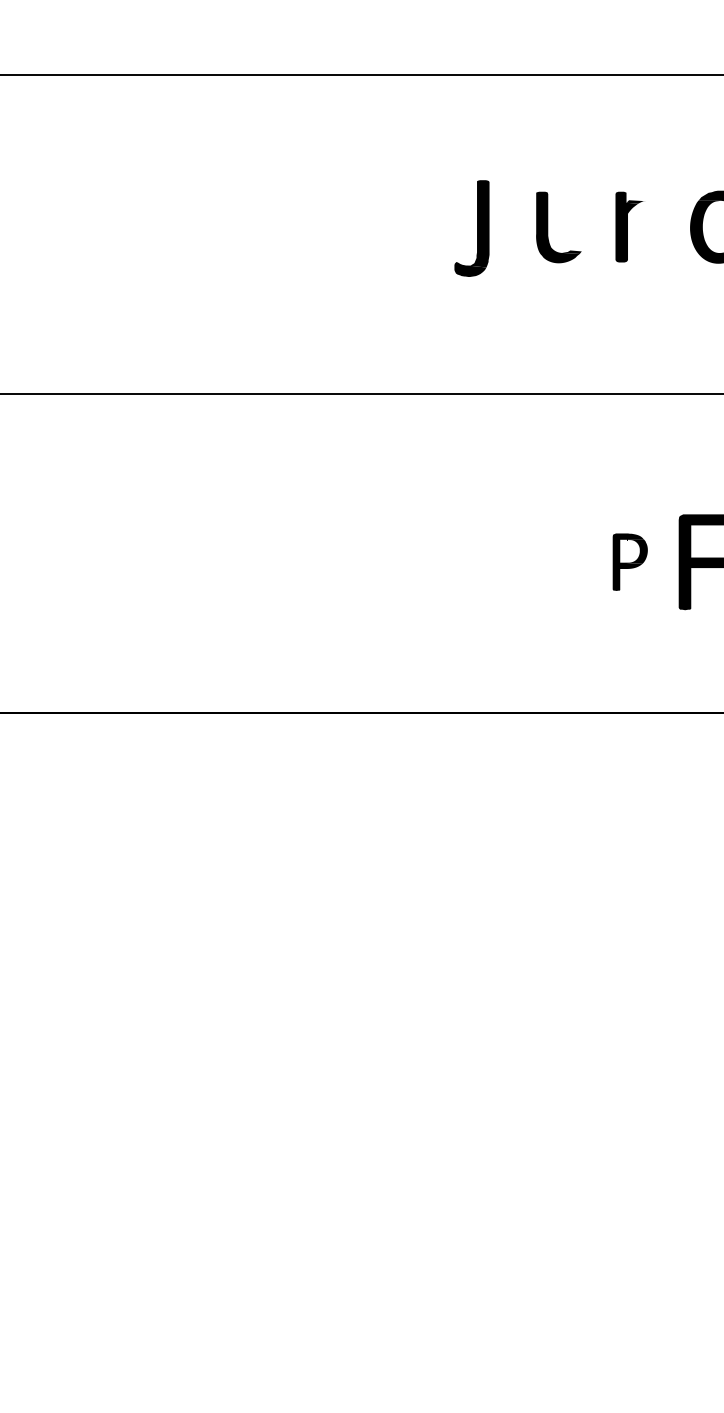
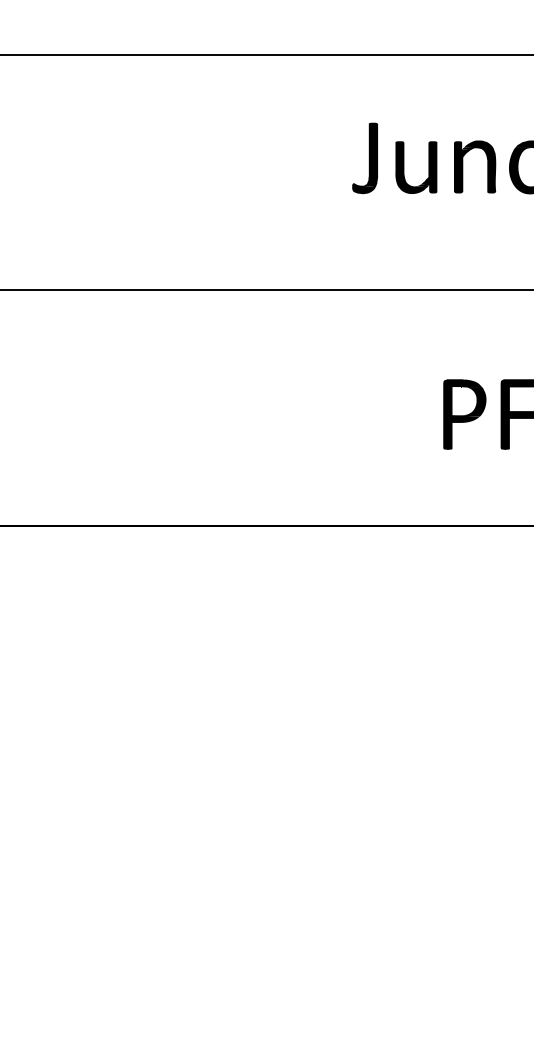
fill: (650, 225) -> (479, 166), added
fill: (580, 227) -> (428, 167), added
part: (471, 228) -> (364, 158), moved
part: (629, 562) -> (464, 414), size x1.67

